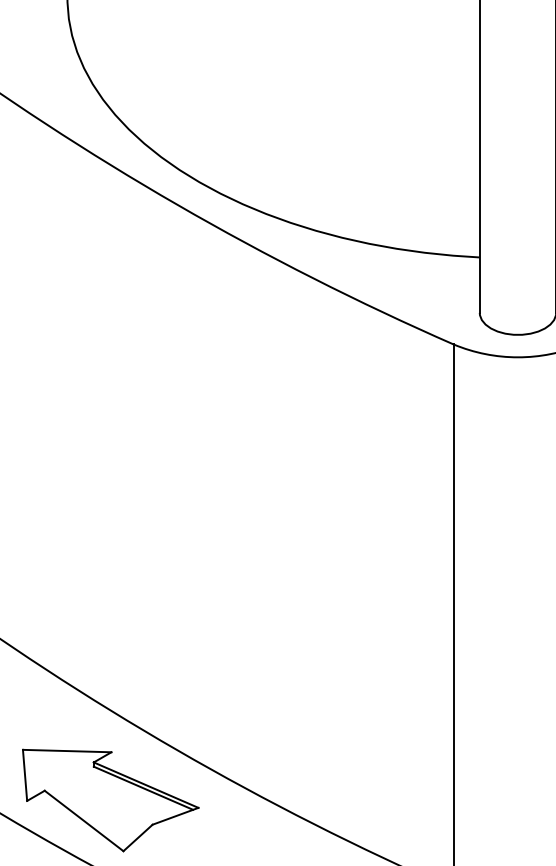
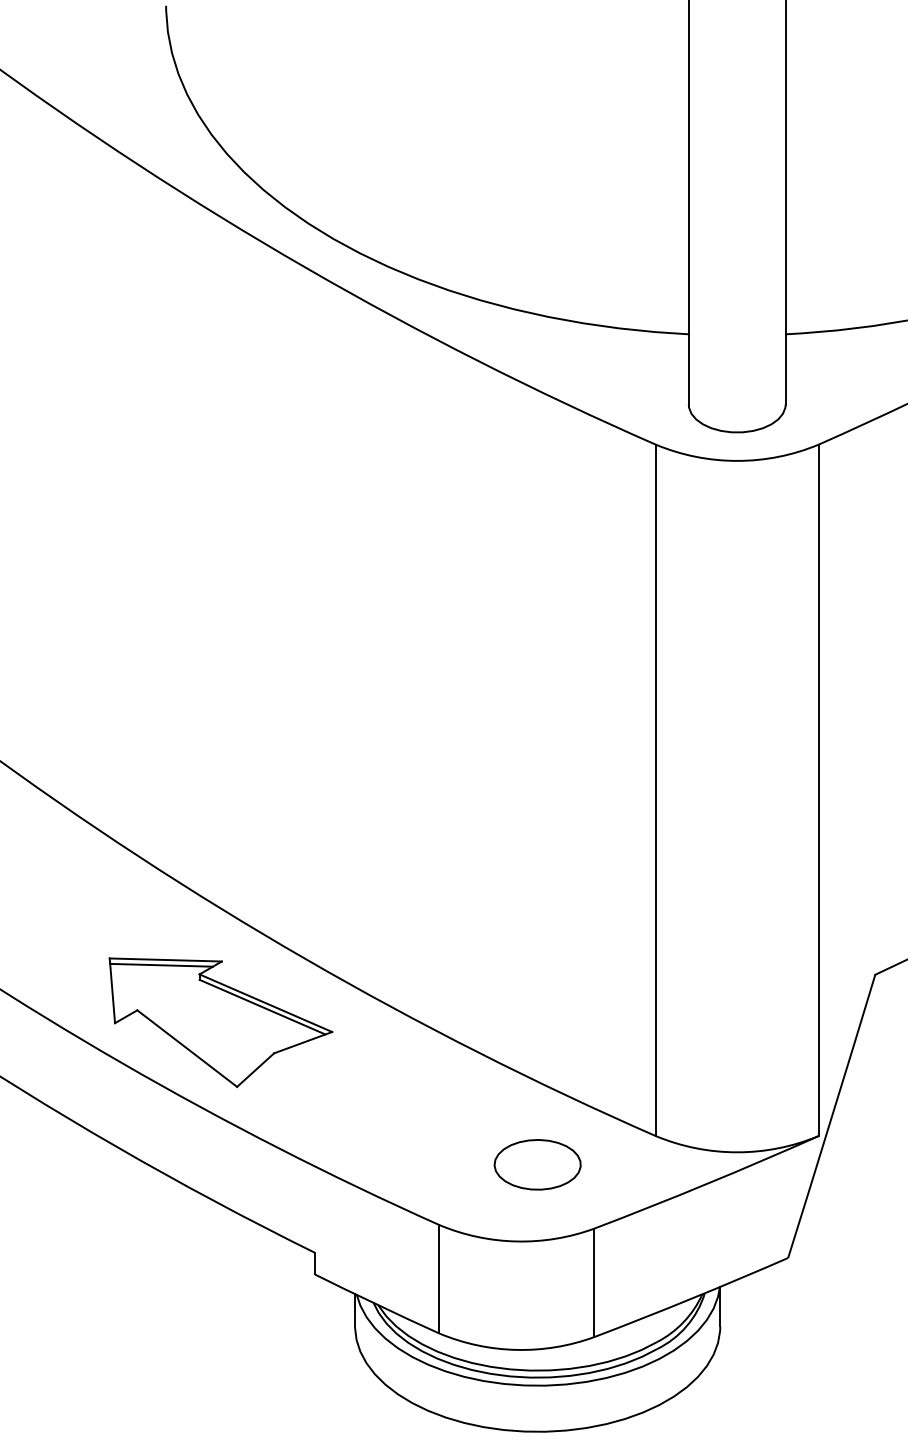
line: (63, 754) -> (161, 964), added

